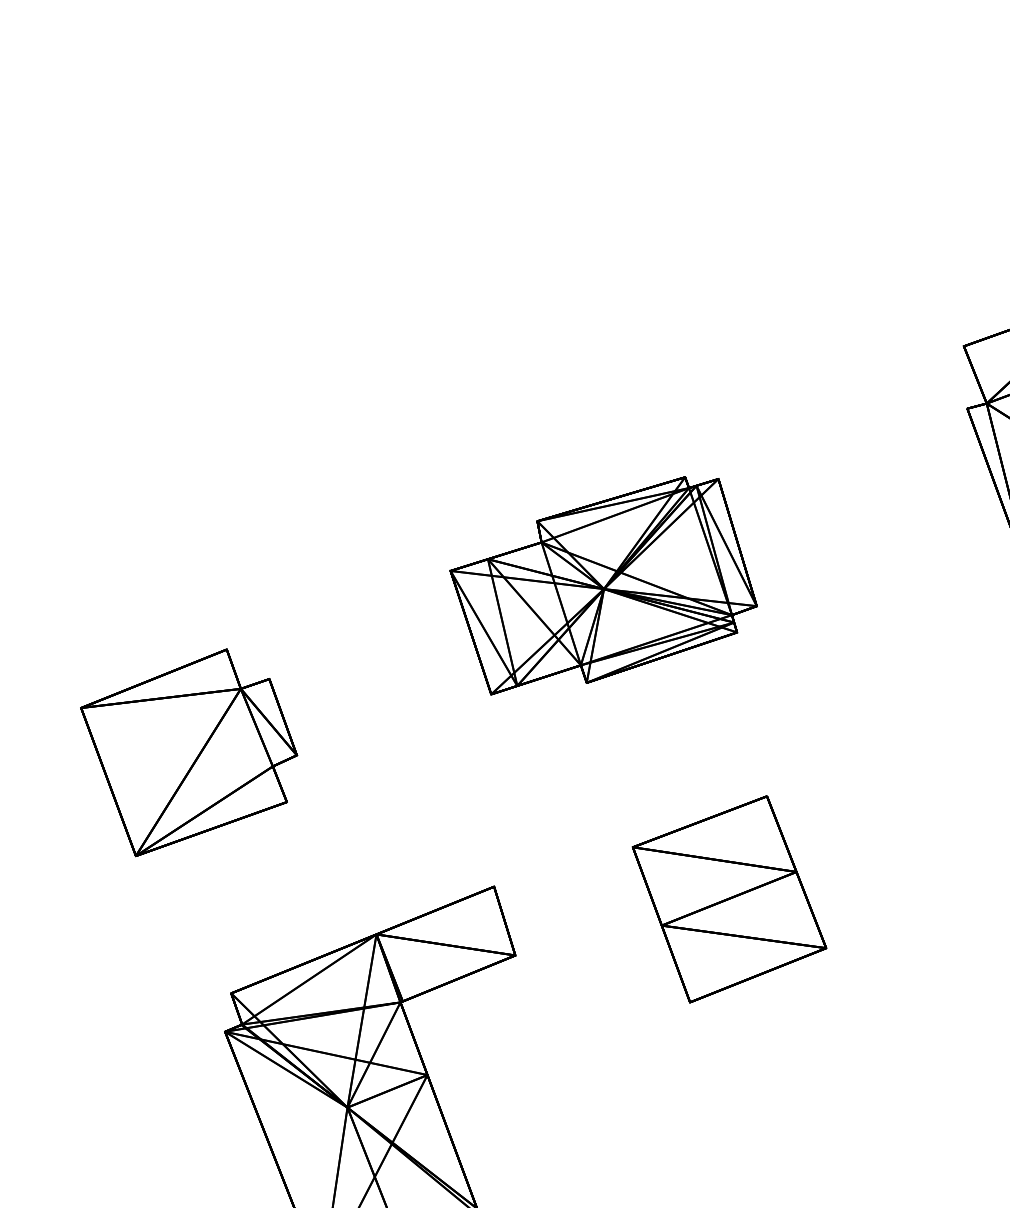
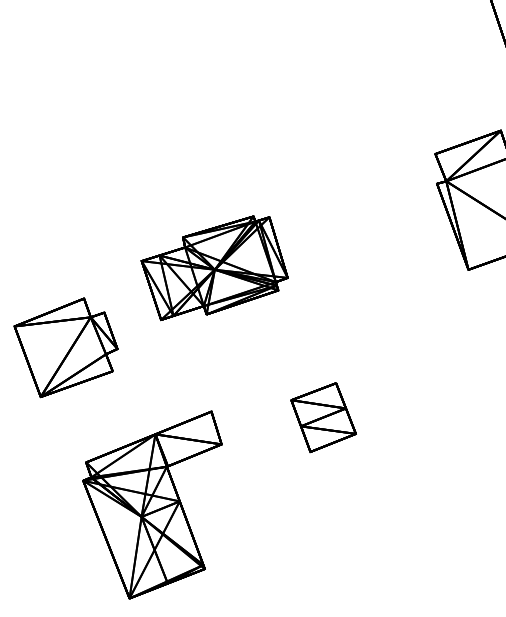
part: (603, 586) -> (214, 268), moved
part: (729, 899) -> (323, 417), size x0.7

